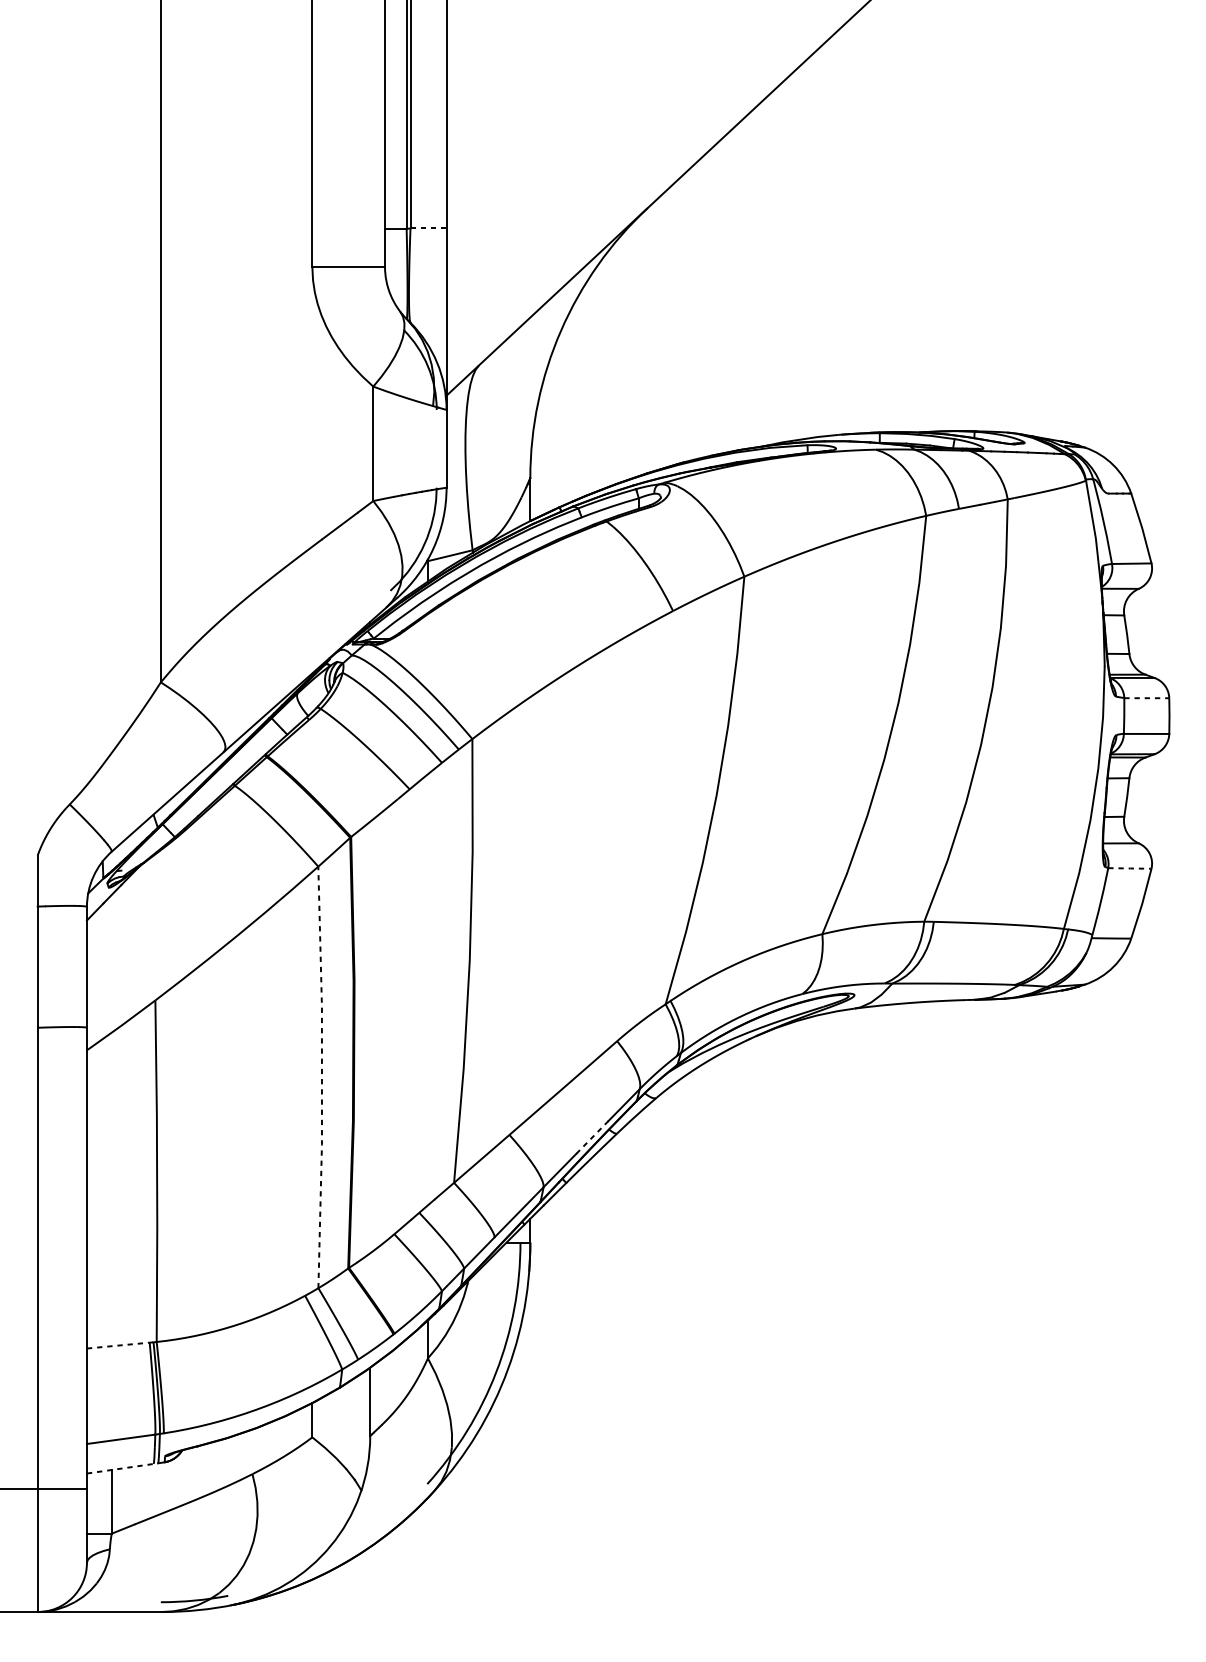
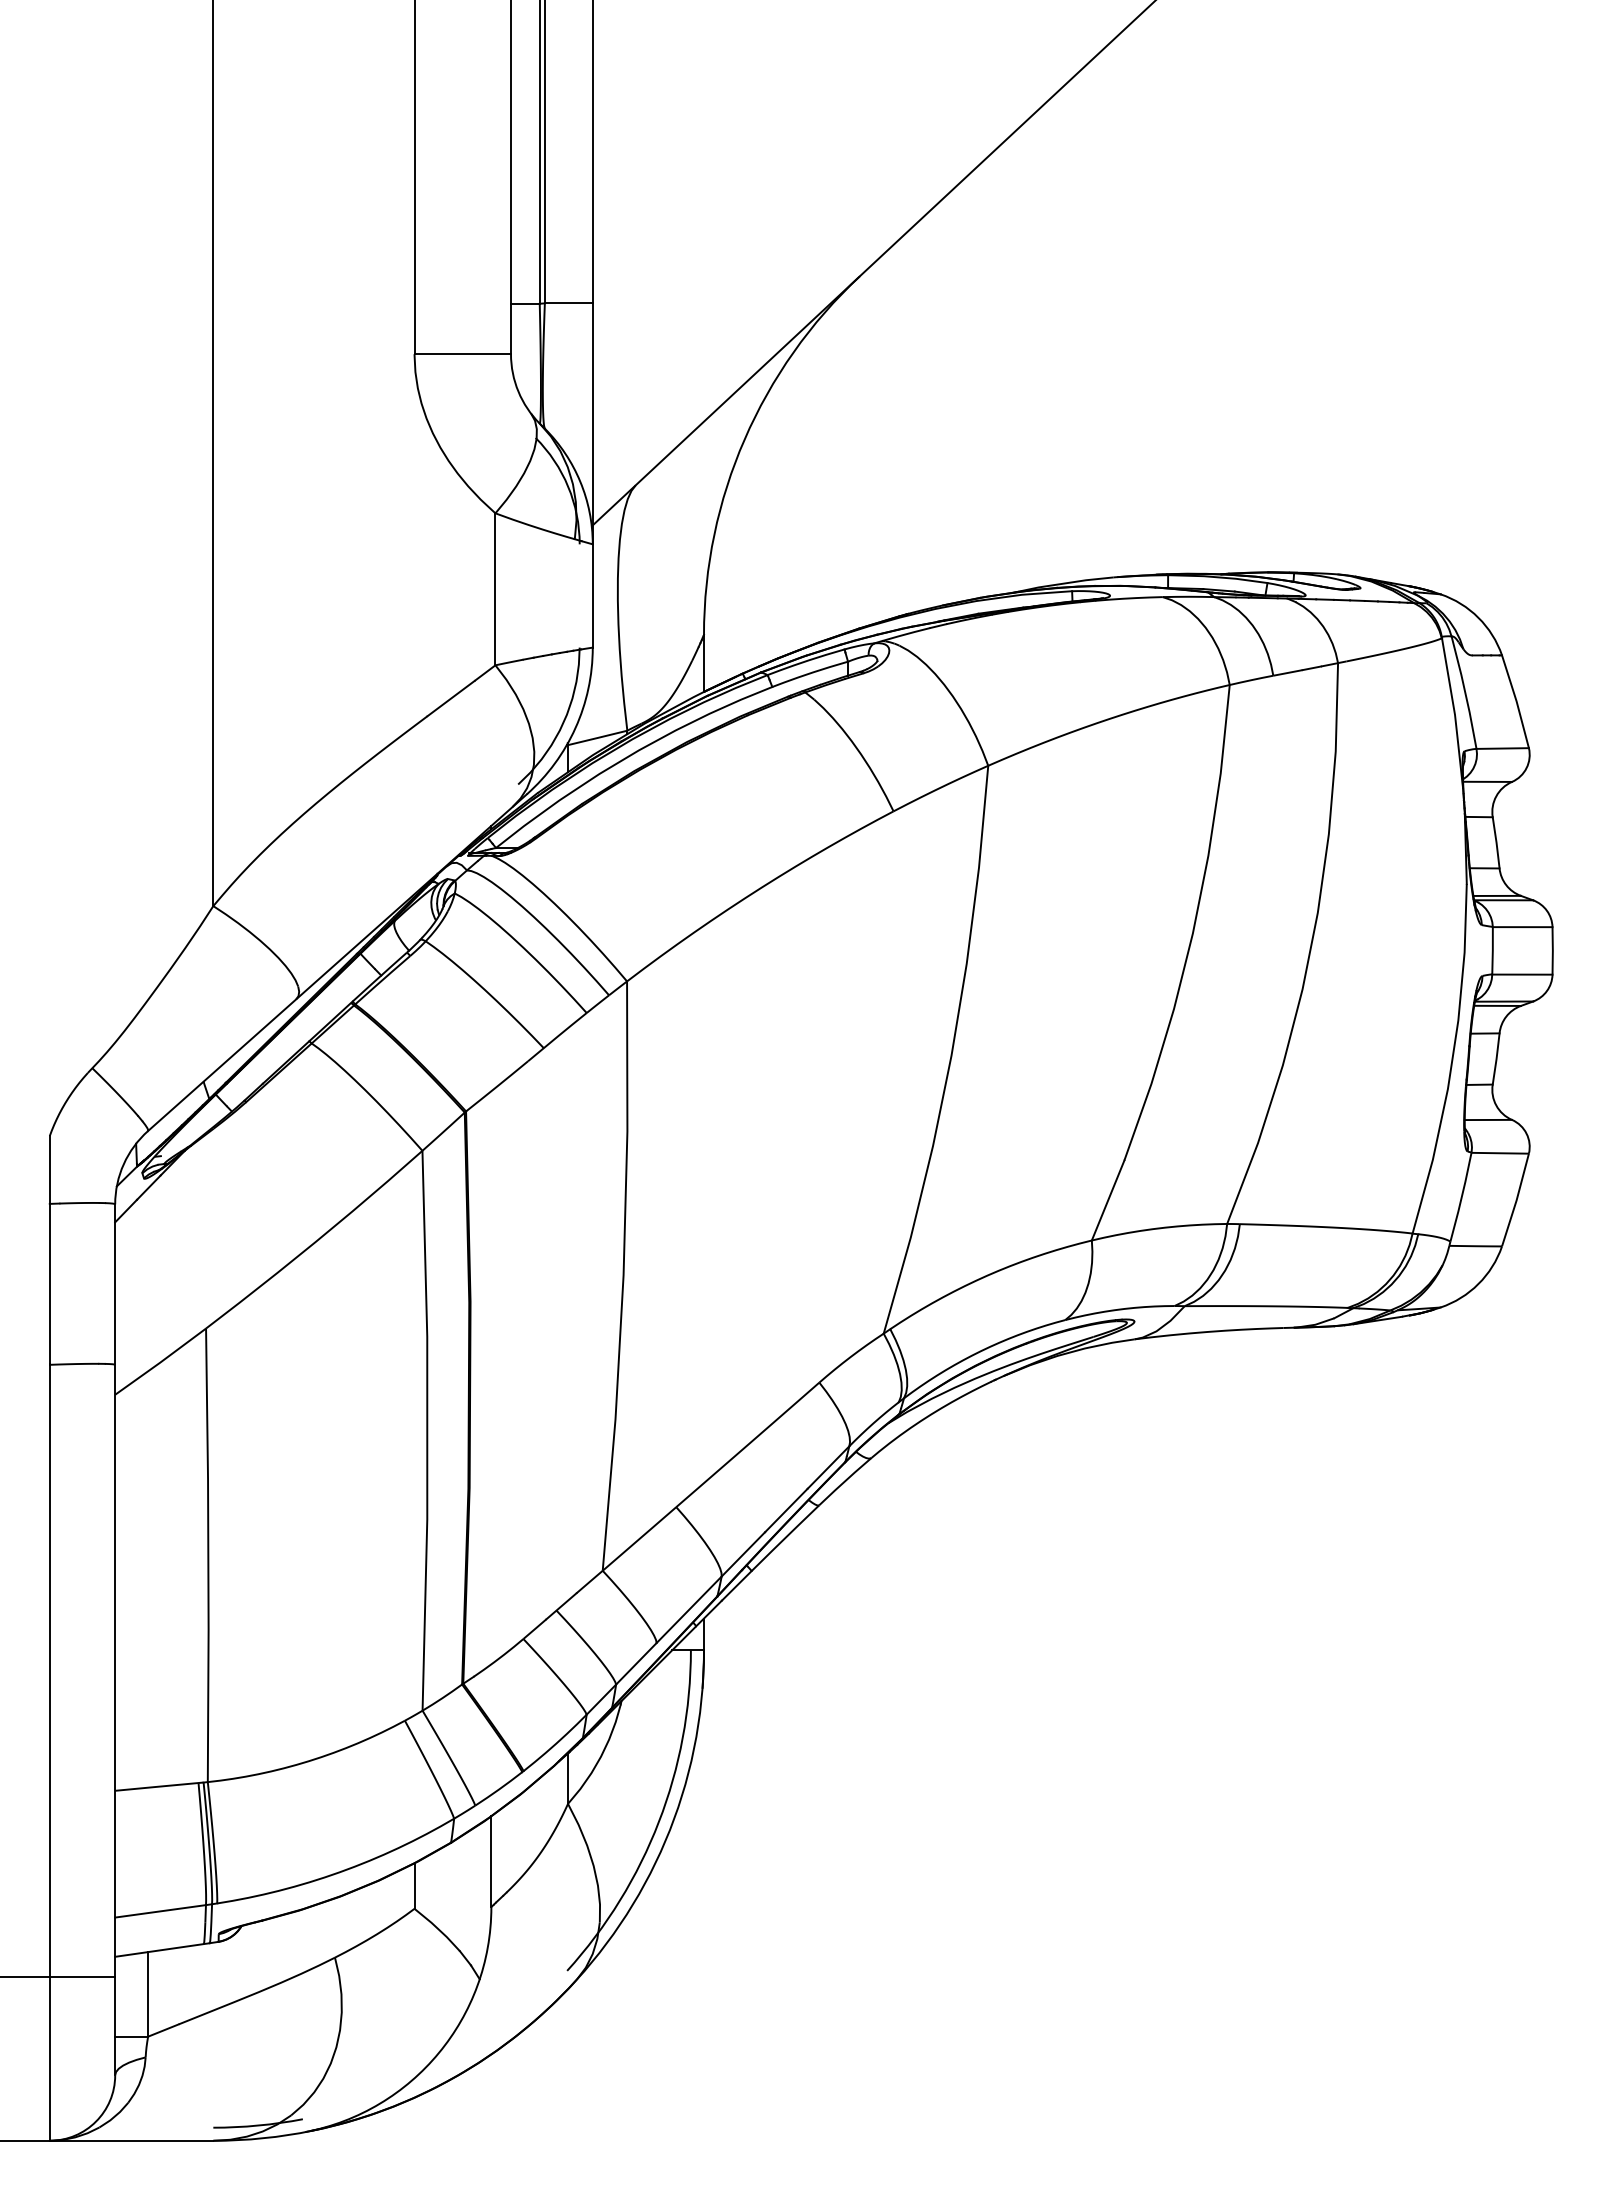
line: (428, 228) -> (568, 303), dashed -> solid
line: (1146, 698) -> (1522, 927), dashed -> solid
line: (1130, 868) -> (1500, 1153), dashed -> solid
line: (322, 1077) -> (427, 1430), dashed -> solid
line: (592, 1137) -> (786, 1510), dashed -> solid
line: (120, 1345) -> (159, 1786), dashed -> solid
line: (122, 1468) -> (162, 1950), dashed -> solid

